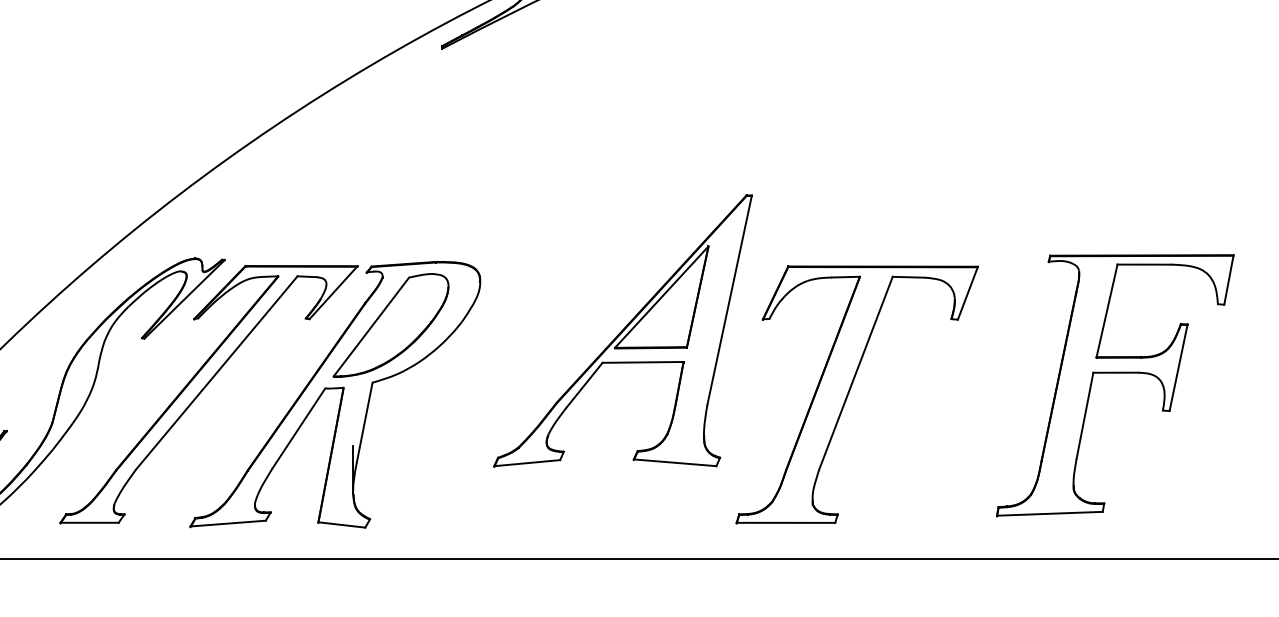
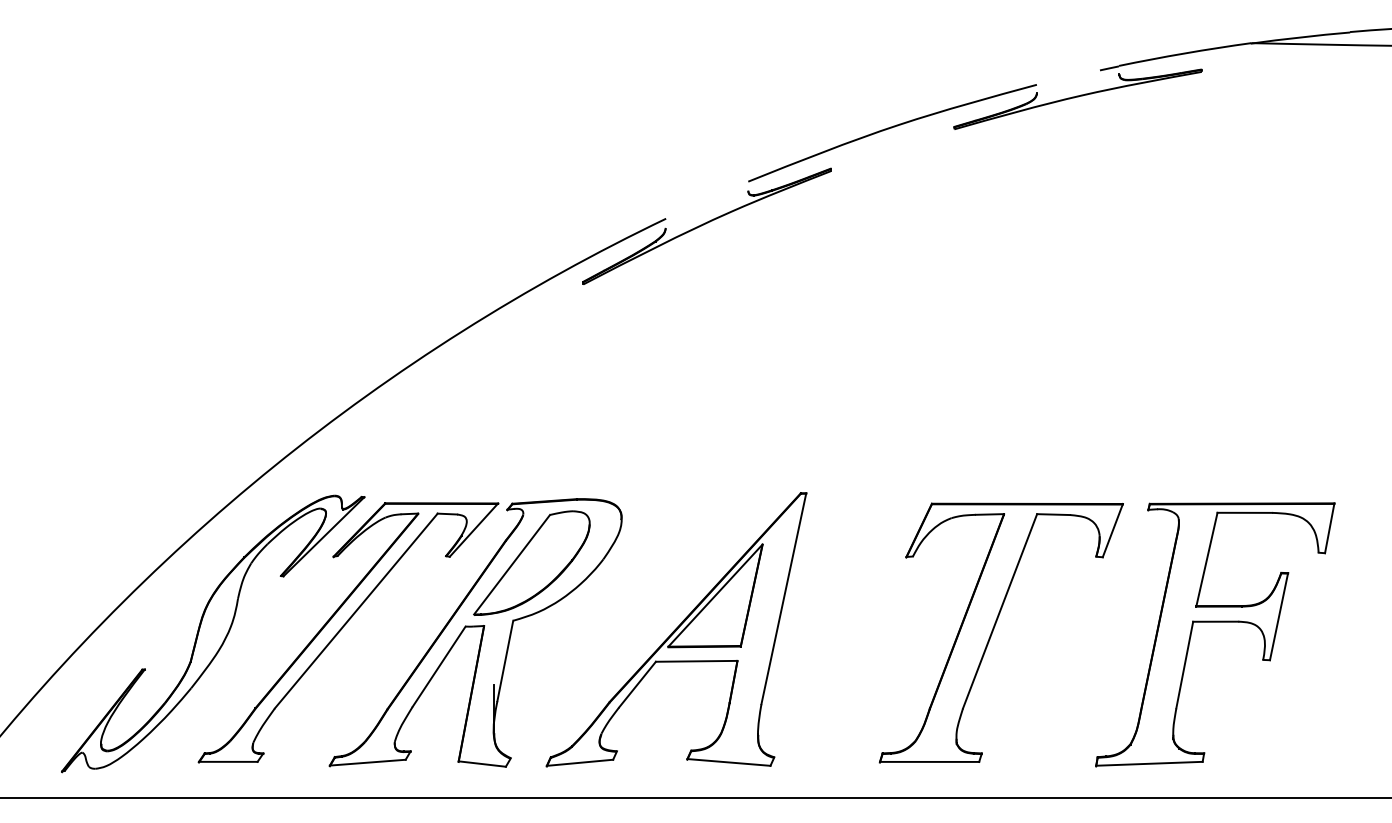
part: (623, 330) -> (676, 629), moved
part: (1115, 373) -> (1215, 622), moved

